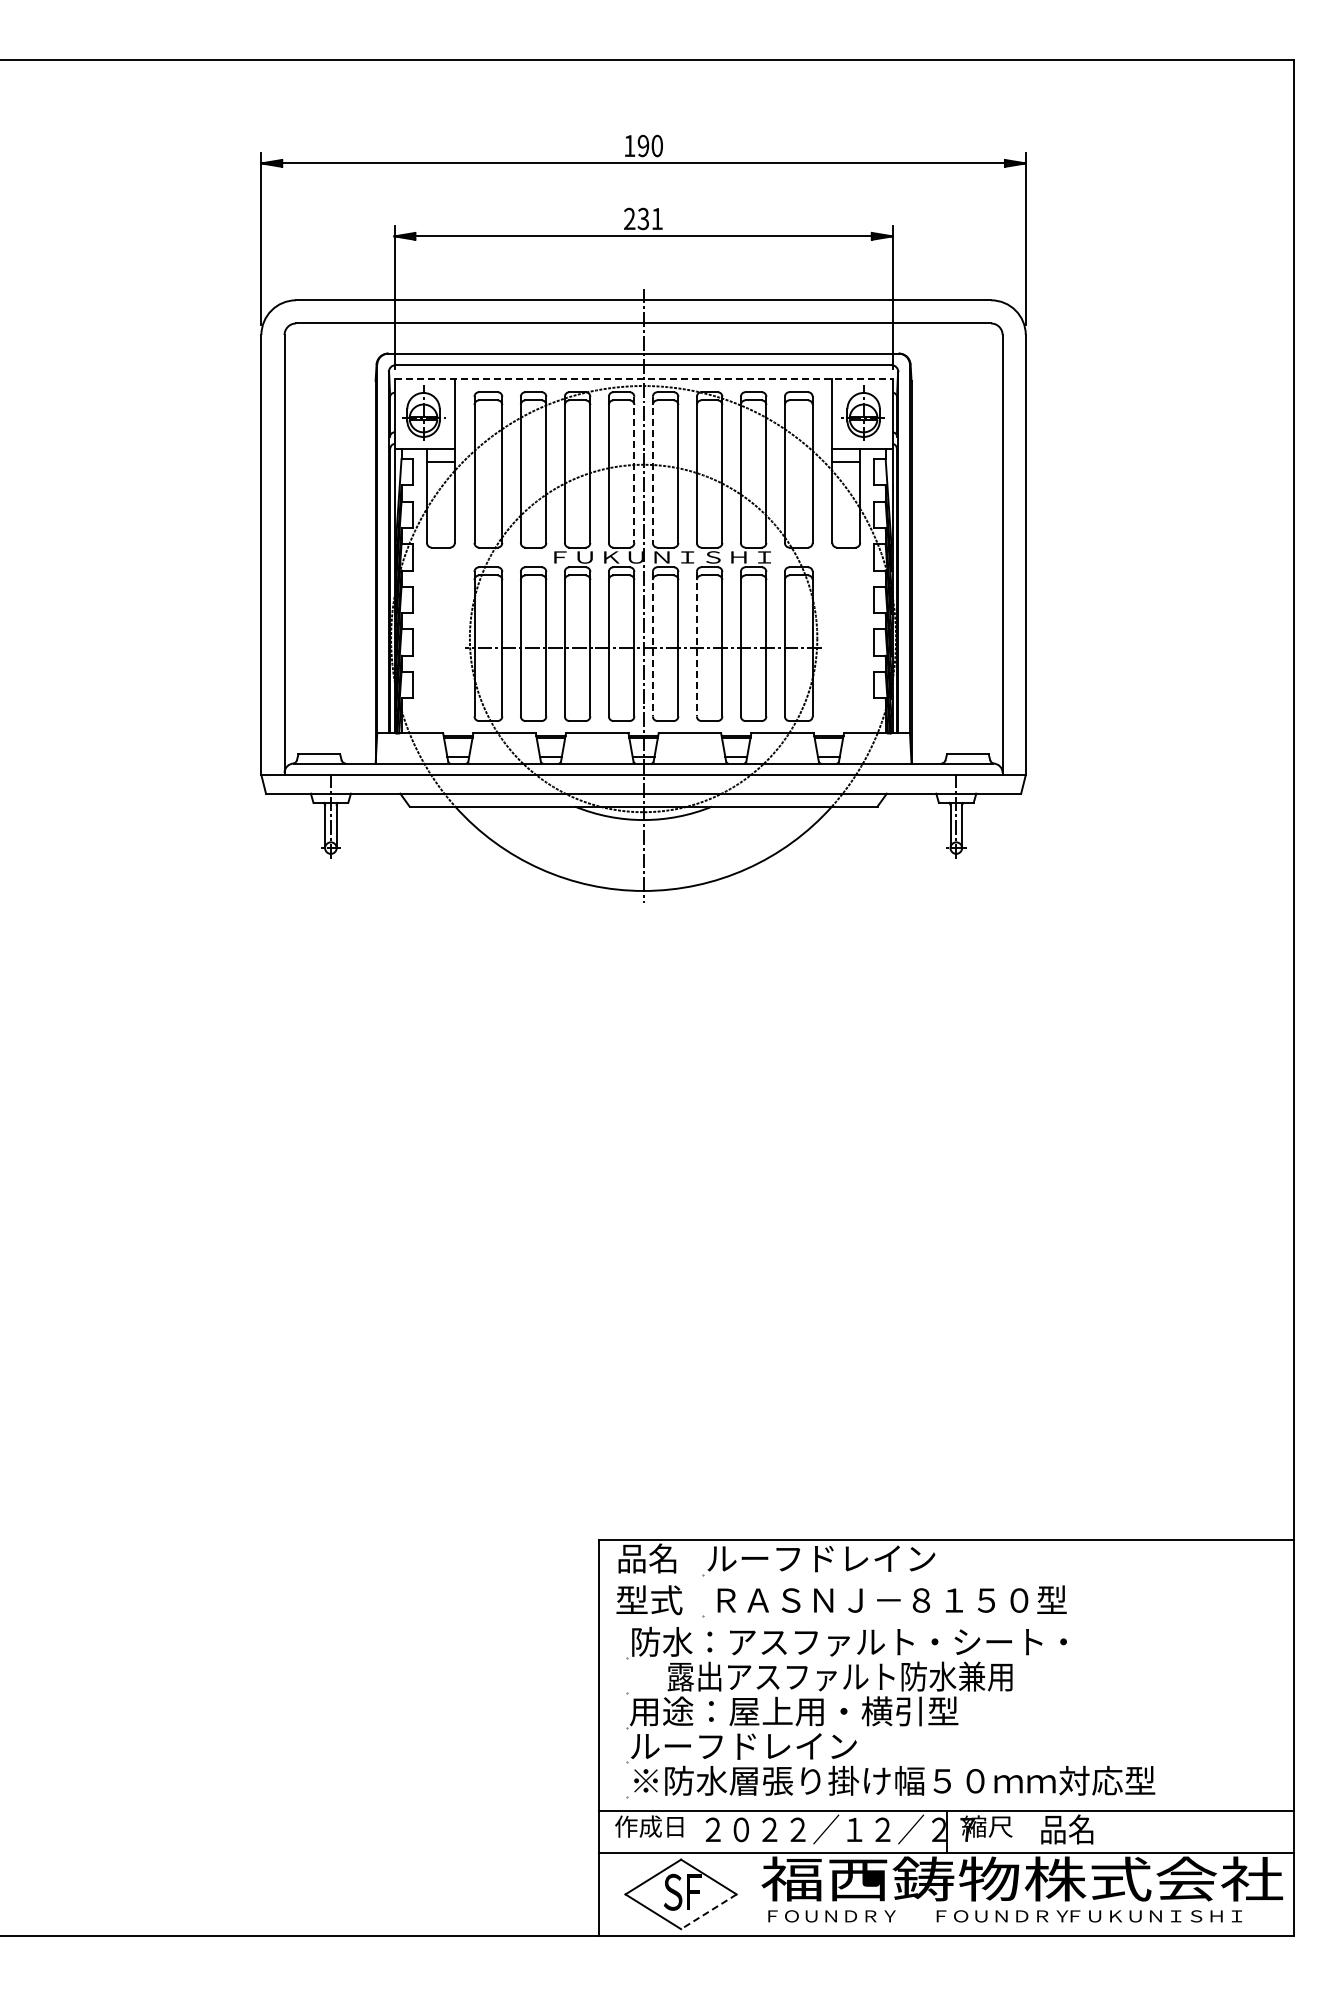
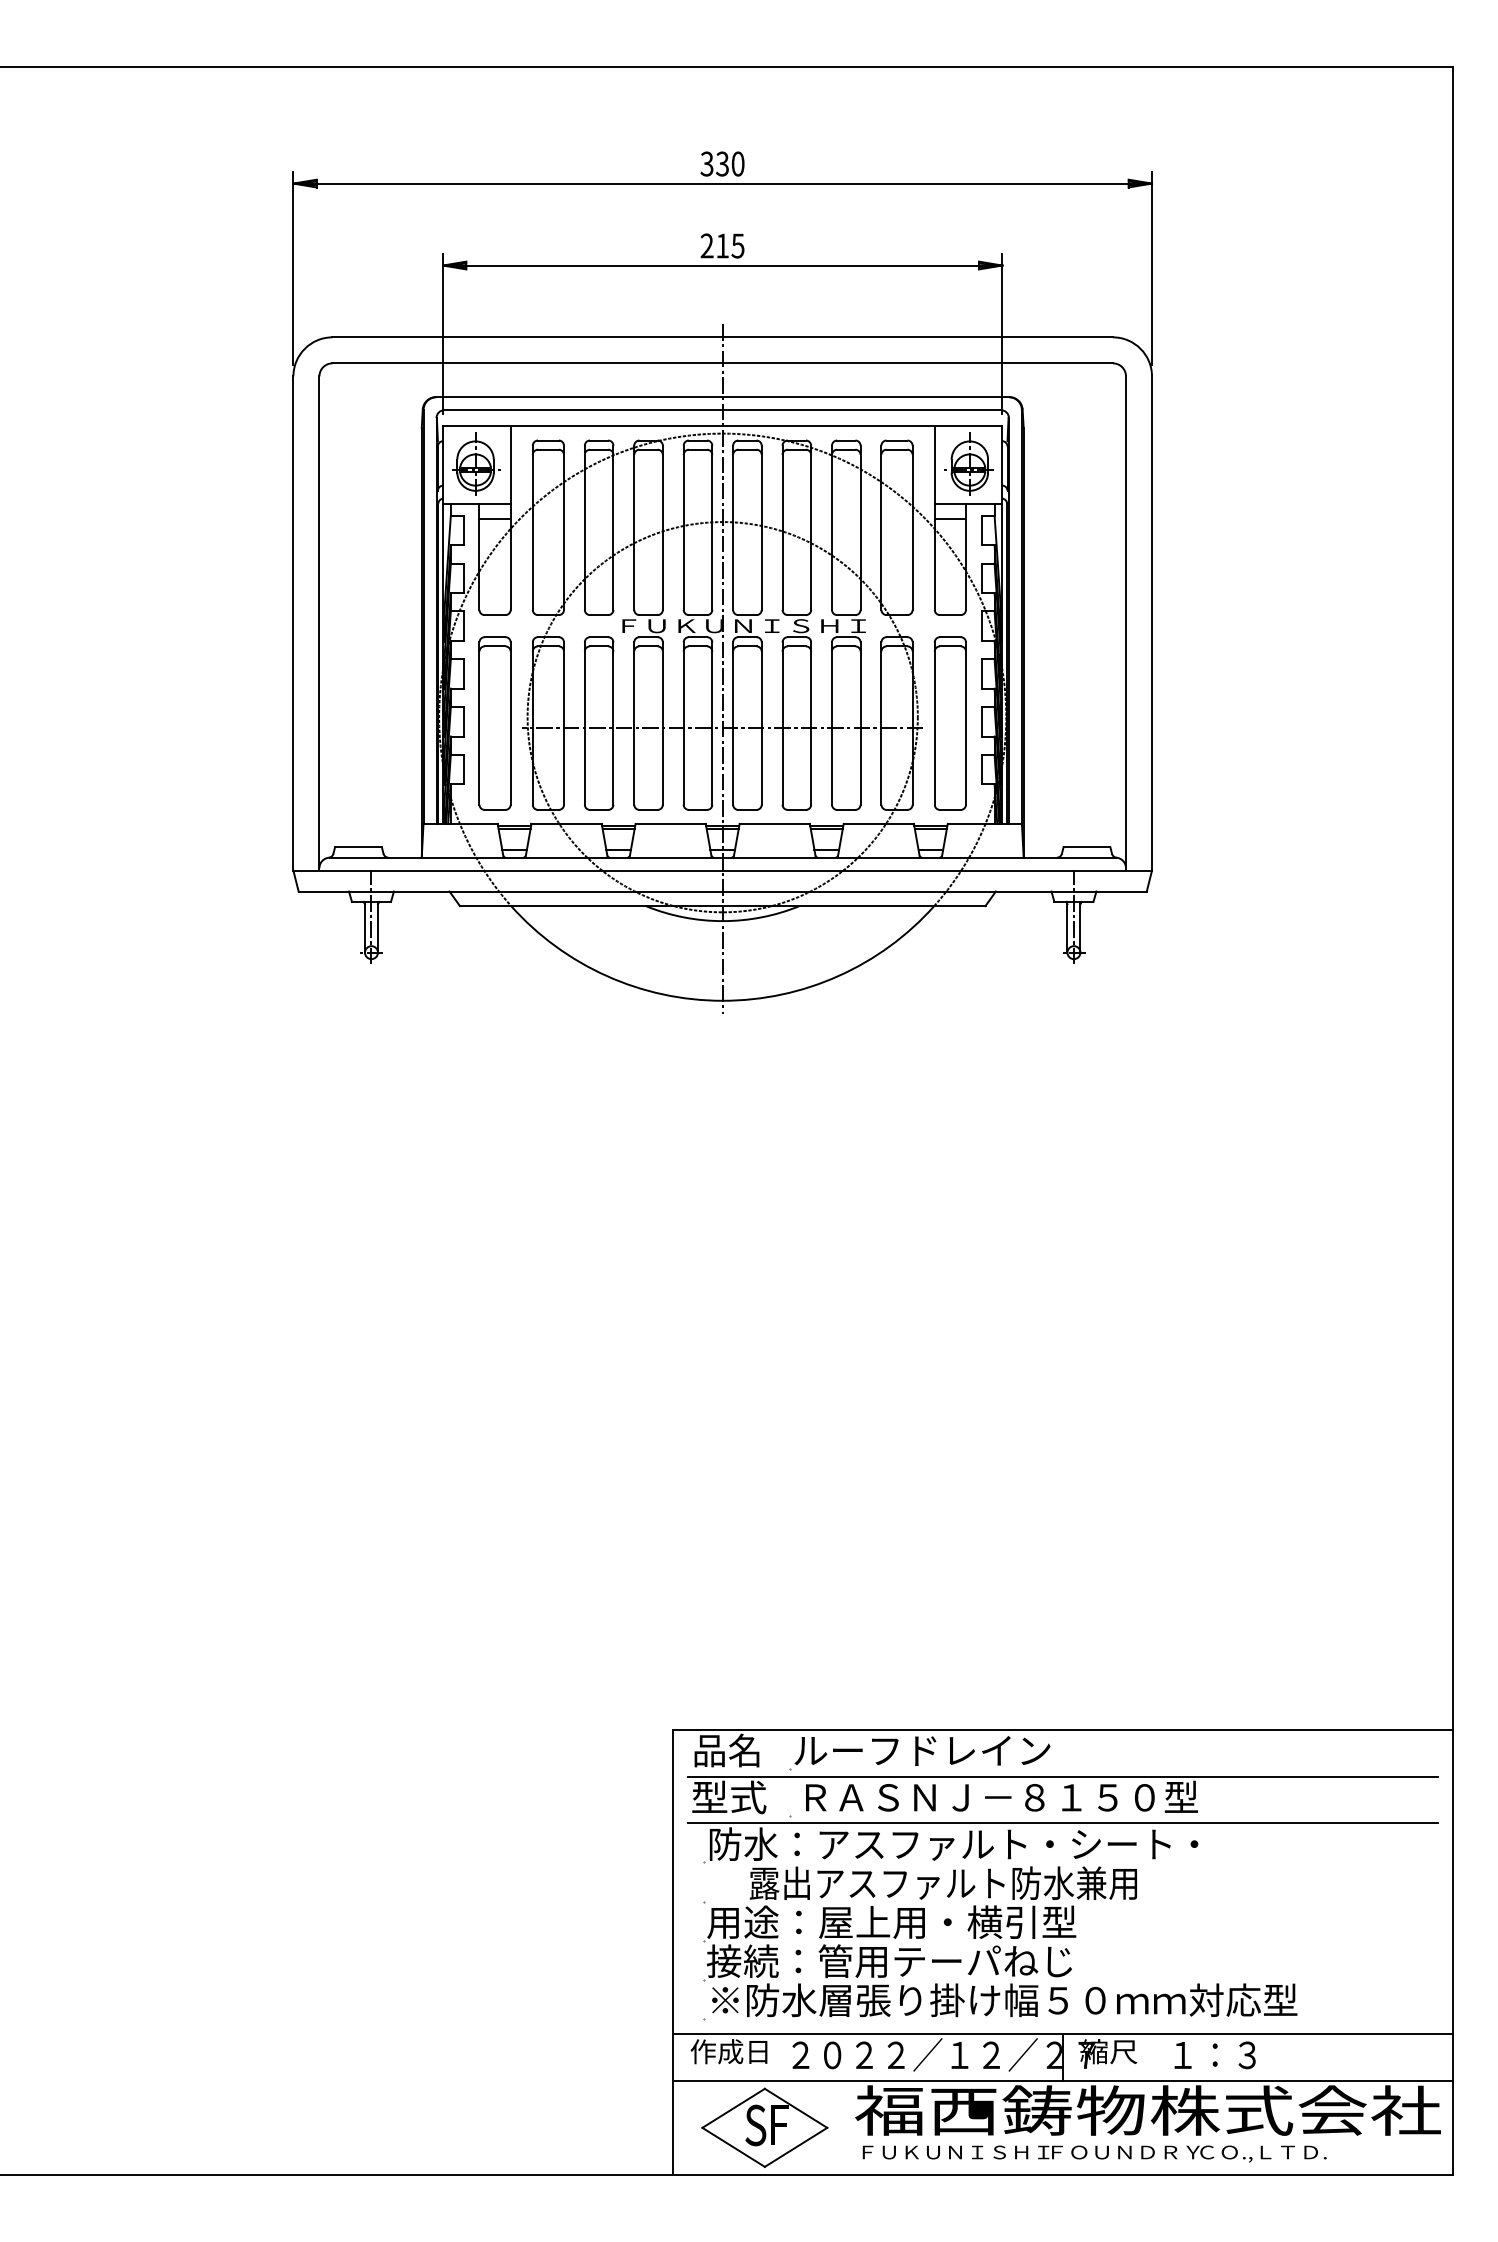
text: (636, 145) -> (714, 163), 190 -> 330
text: (649, 218) -> (729, 245), 231 -> 215
line: (644, 379) -> (723, 426), dashed -> solid
line: (634, 470) -> (712, 528), dashed -> solid
line: (652, 470) -> (732, 528), dashed -> solid
part: (440, 643) -> (494, 722), added
part: (845, 643) -> (949, 722), added
line: (652, 644) -> (732, 723), dashed -> solid
line: (696, 644) -> (782, 723), dashed -> solid
line: (946, 1581) -> (1062, 1776), added
line: (946, 1623) -> (1062, 1823), added
text: (791, 1746) -> (888, 1961), ルーフドレイン -> 接続：管用テーパねじ
text: (1079, 1829) -> (1212, 2054), 品名 -> １：３
line: (708, 1911) -> (795, 2147), dashed -> solid
text: (859, 1916) -> (965, 2152), ＦＯＵＮＤＲＹ -> ＦＵＫＵＮＩＳＨＩ
text: (1154, 1917) -> (1296, 2153), ＦＵＫＵＮＩＳＨＩ -> ＣＯ.,ＬＴＤ.

